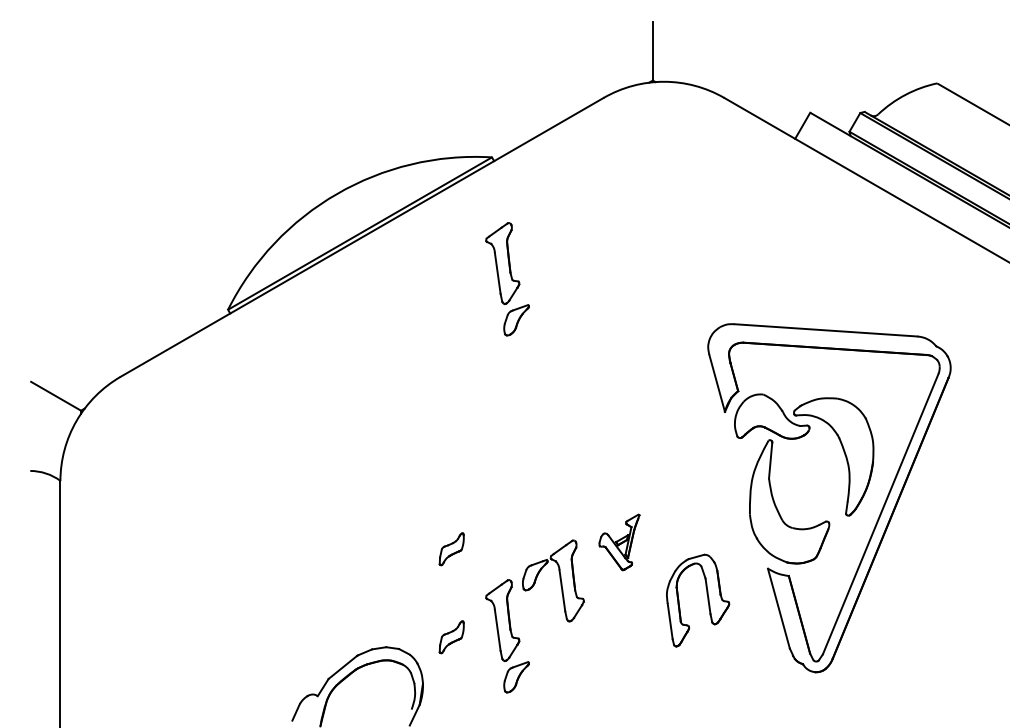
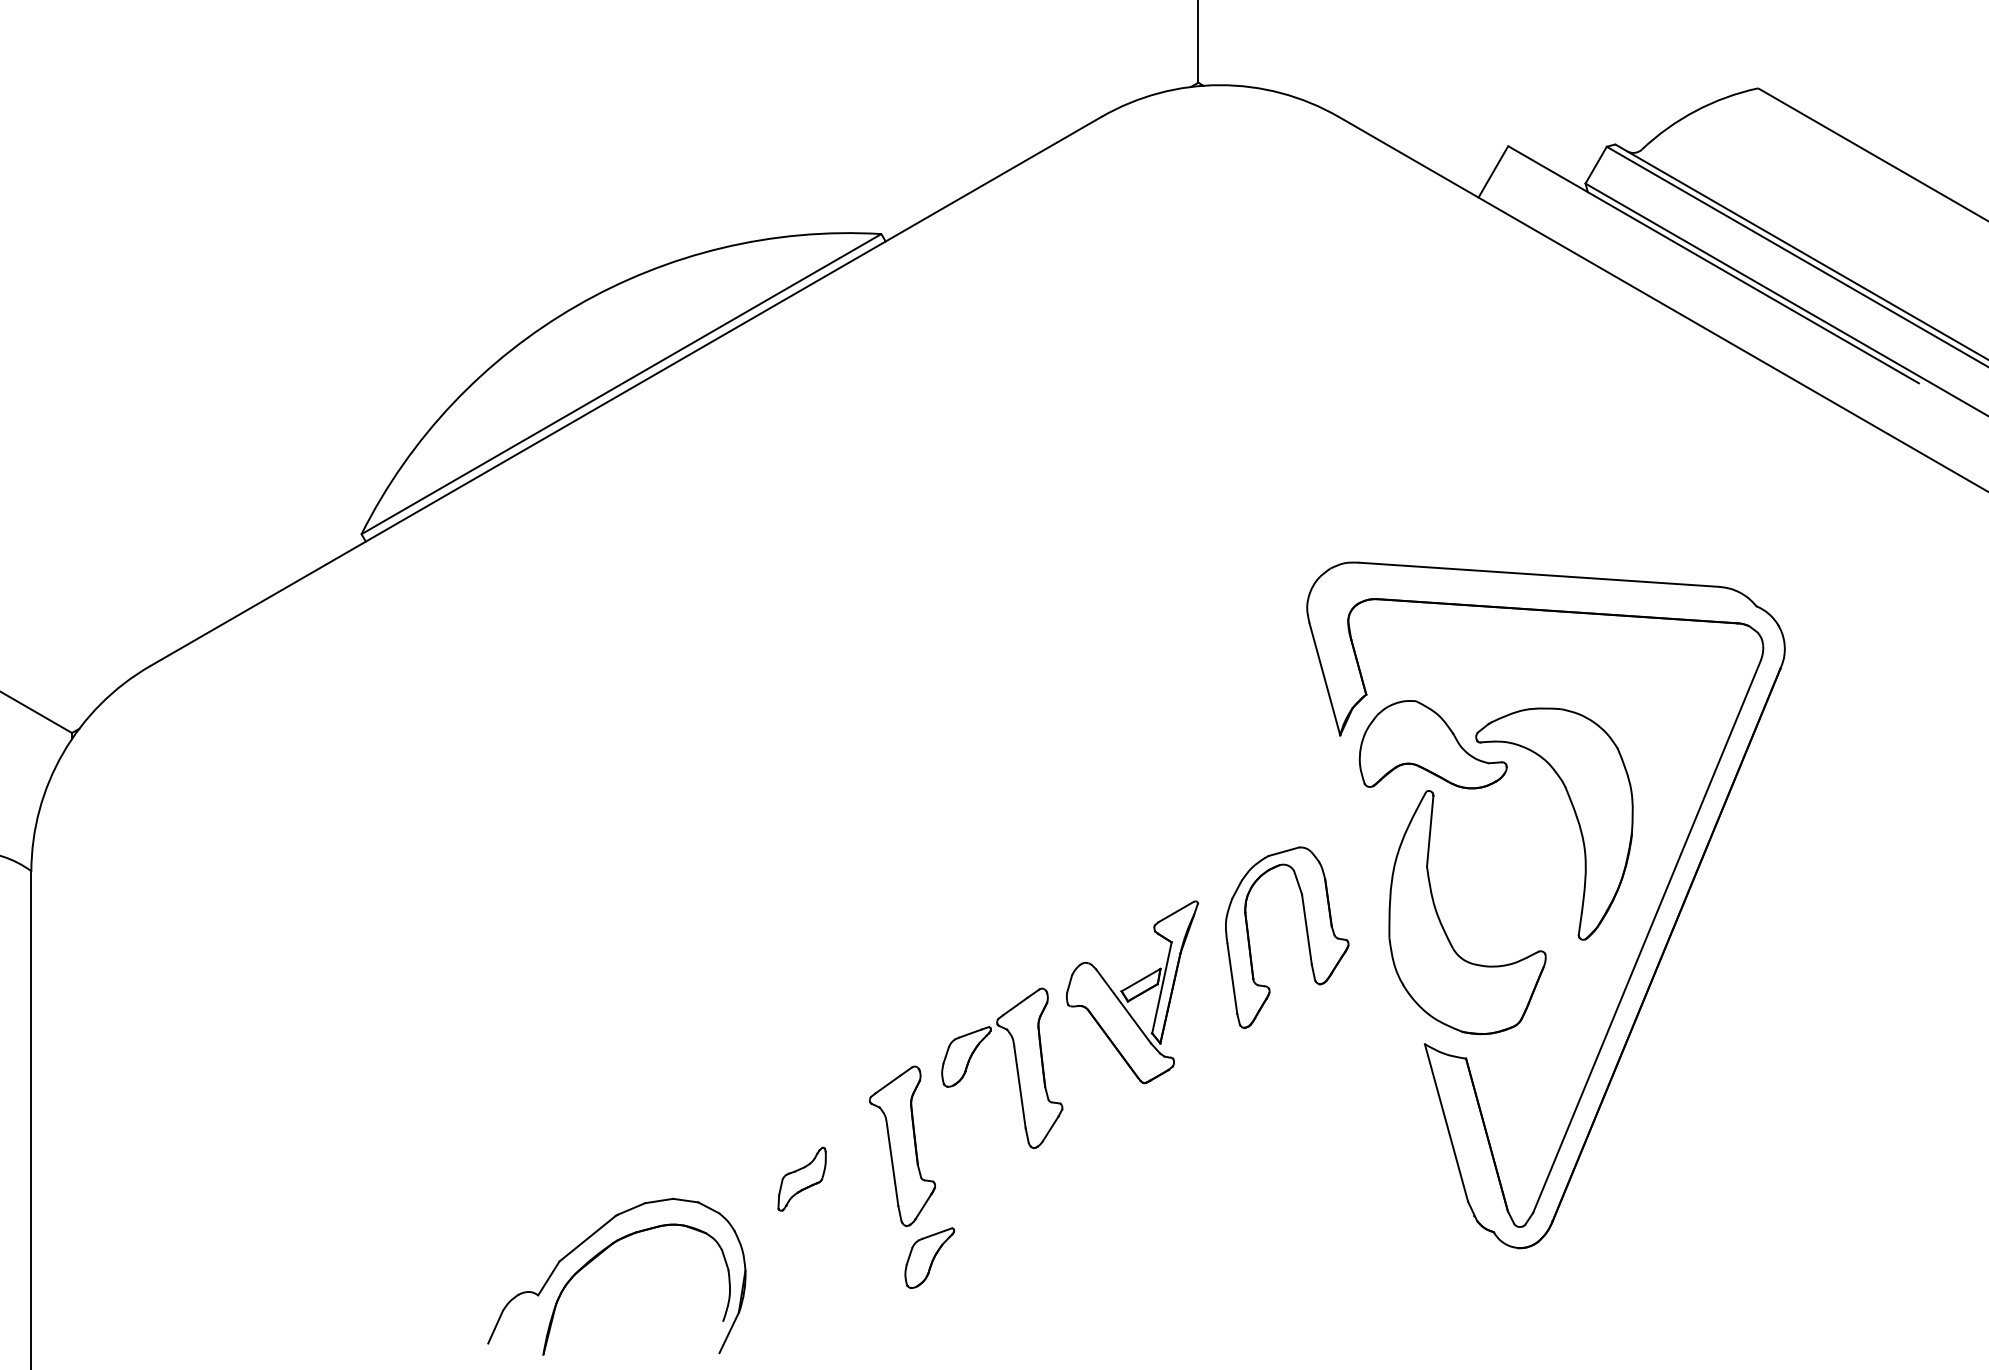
part: (507, 279) -> (911, 474), removed
part: (619, 542) -> (1132, 992), size x1.67
part: (451, 549) -> (801, 1006), removed
part: (707, 600) -> (1305, 937), moved

